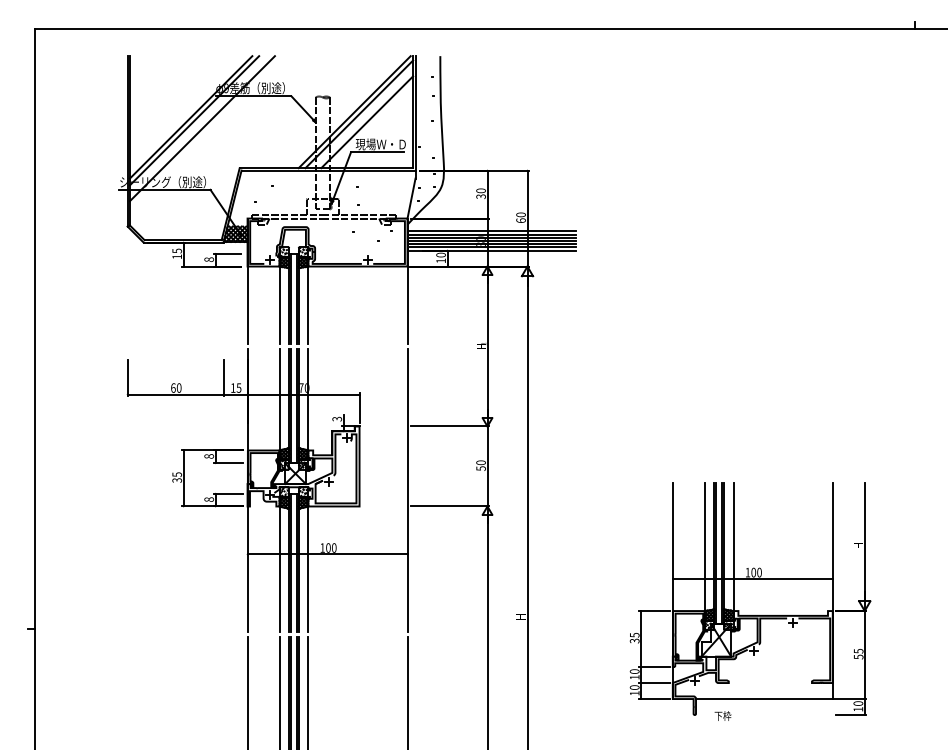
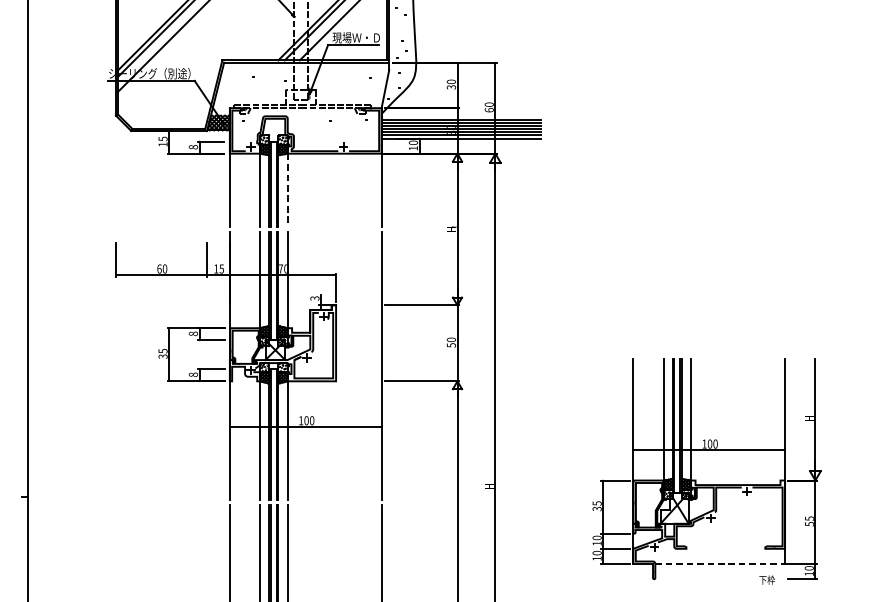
line: (308, 305) -> (287, 190), solid -> dashed
line: (764, 699) -> (720, 564), solid -> dashed
text: (722, 715) -> (766, 579), moved

